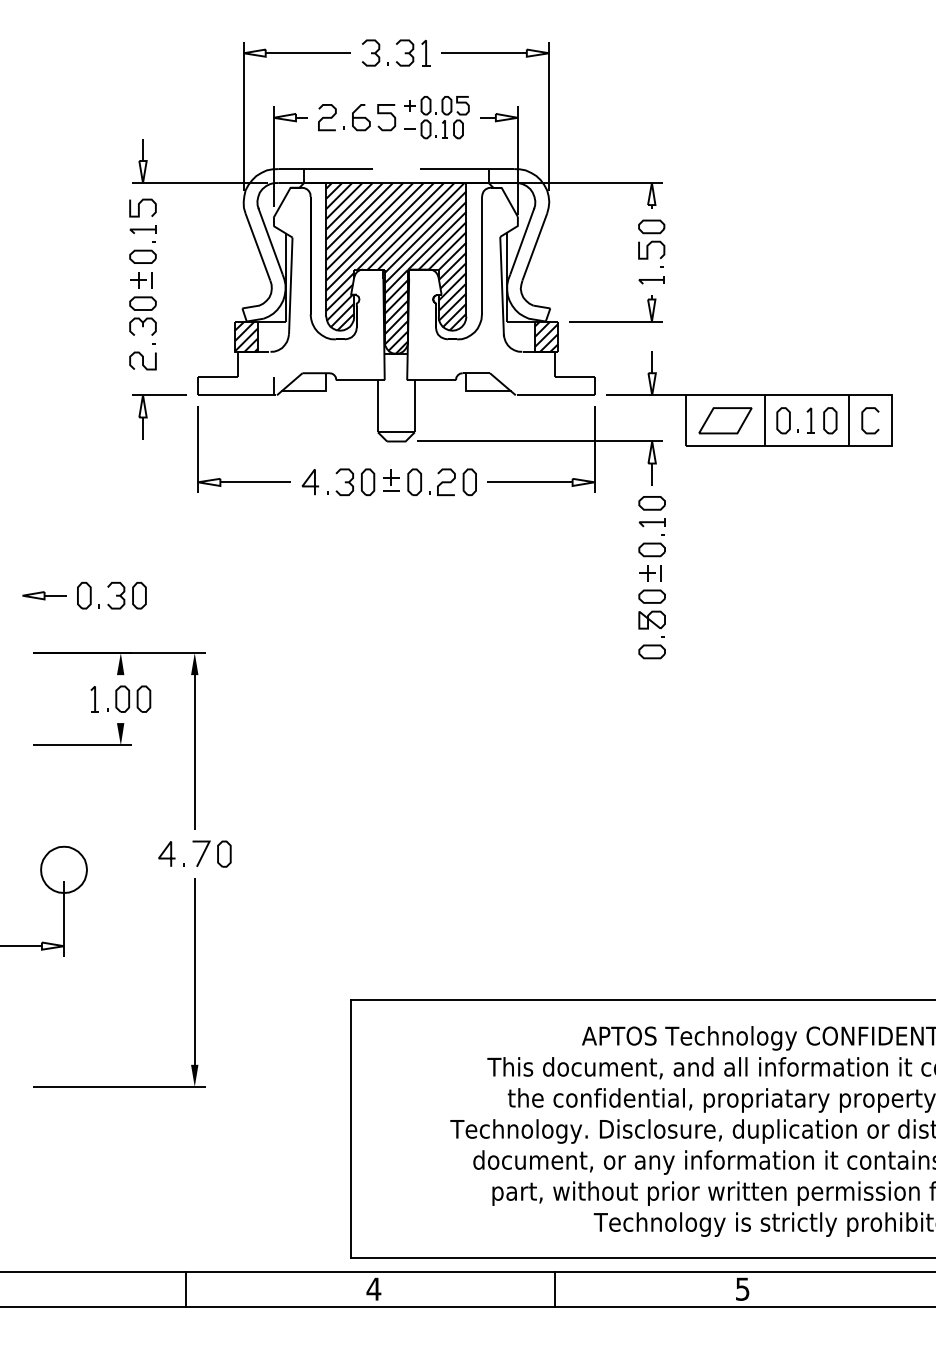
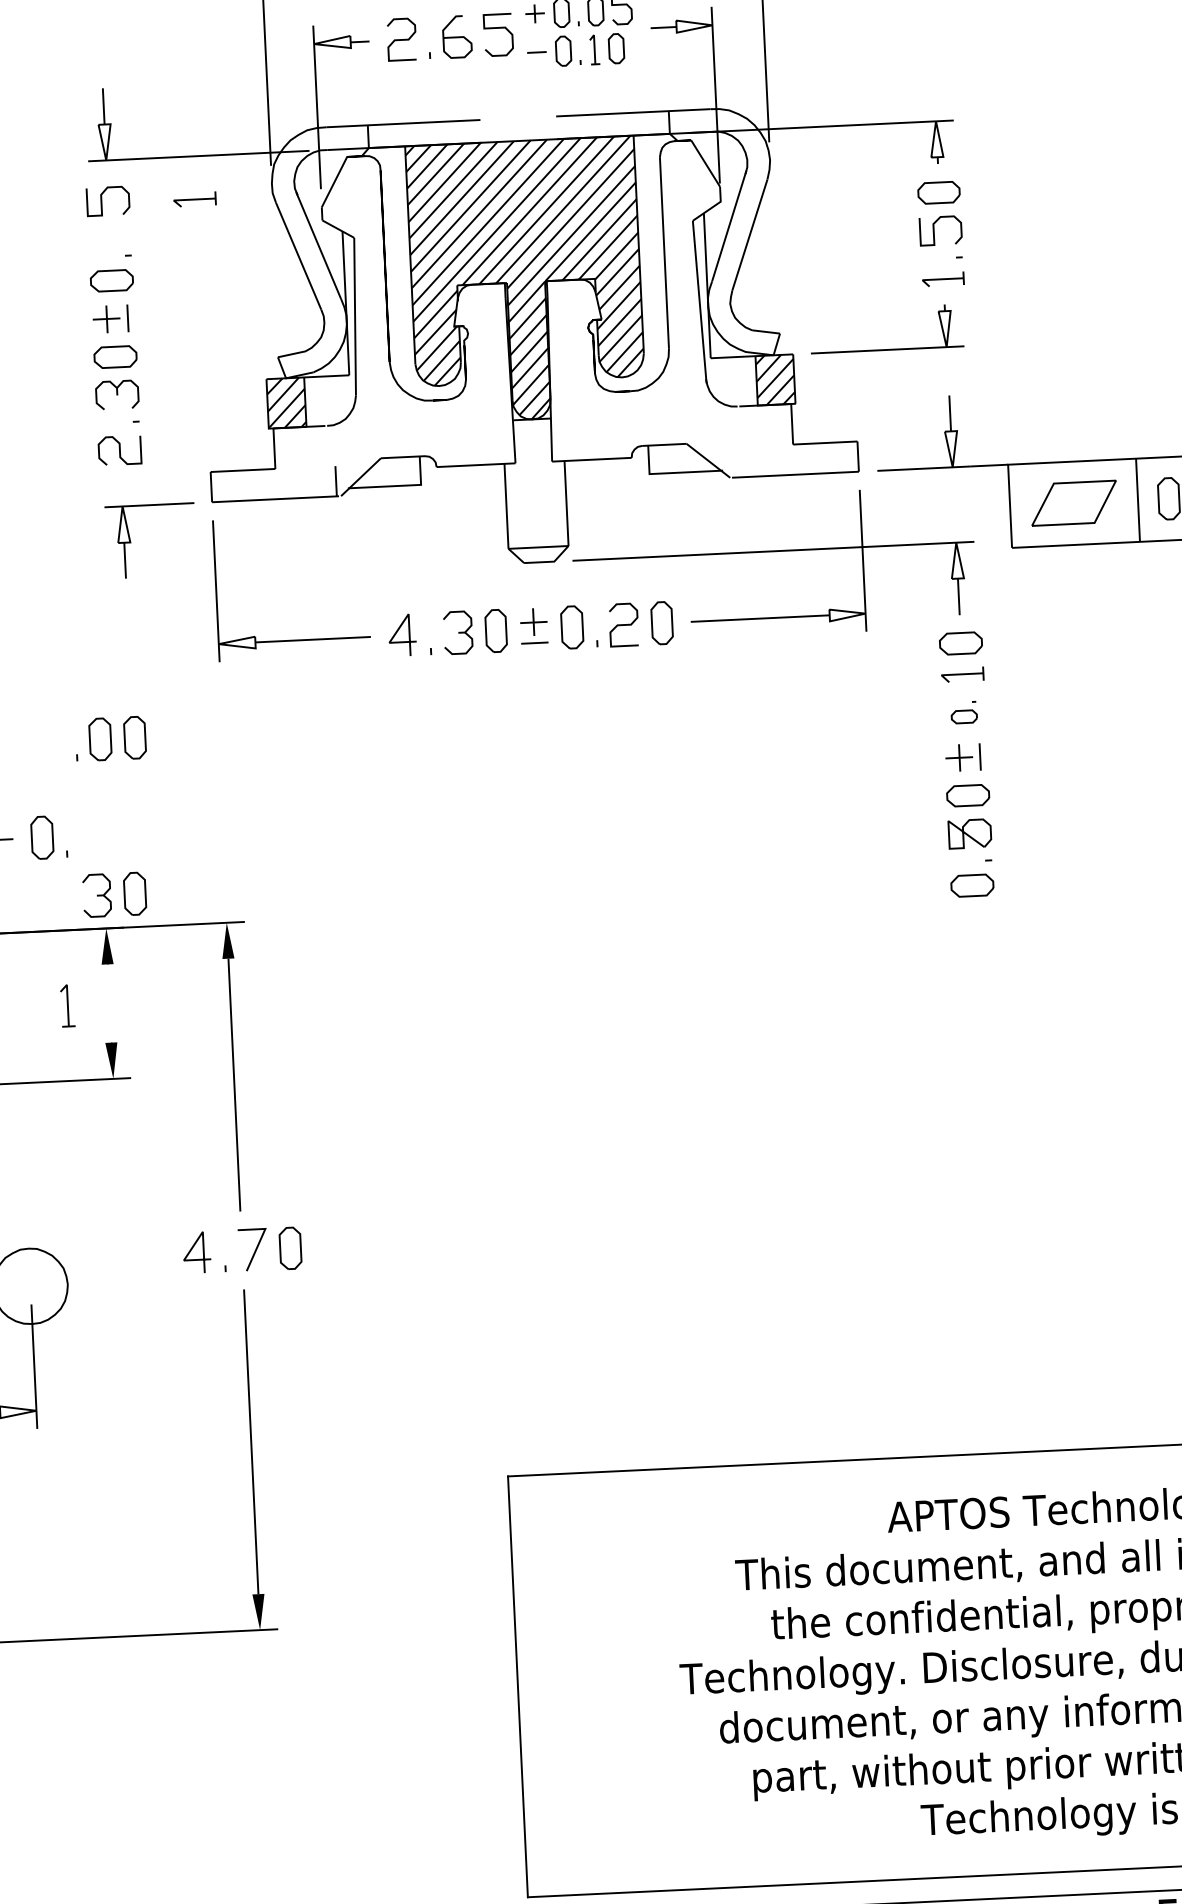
part: (142, 229) -> (193, 199), moved
part: (651, 545) -> (963, 712), size x0.6
part: (126, 595) -> (113, 894), moved
part: (129, 698) -> (111, 737), moved

